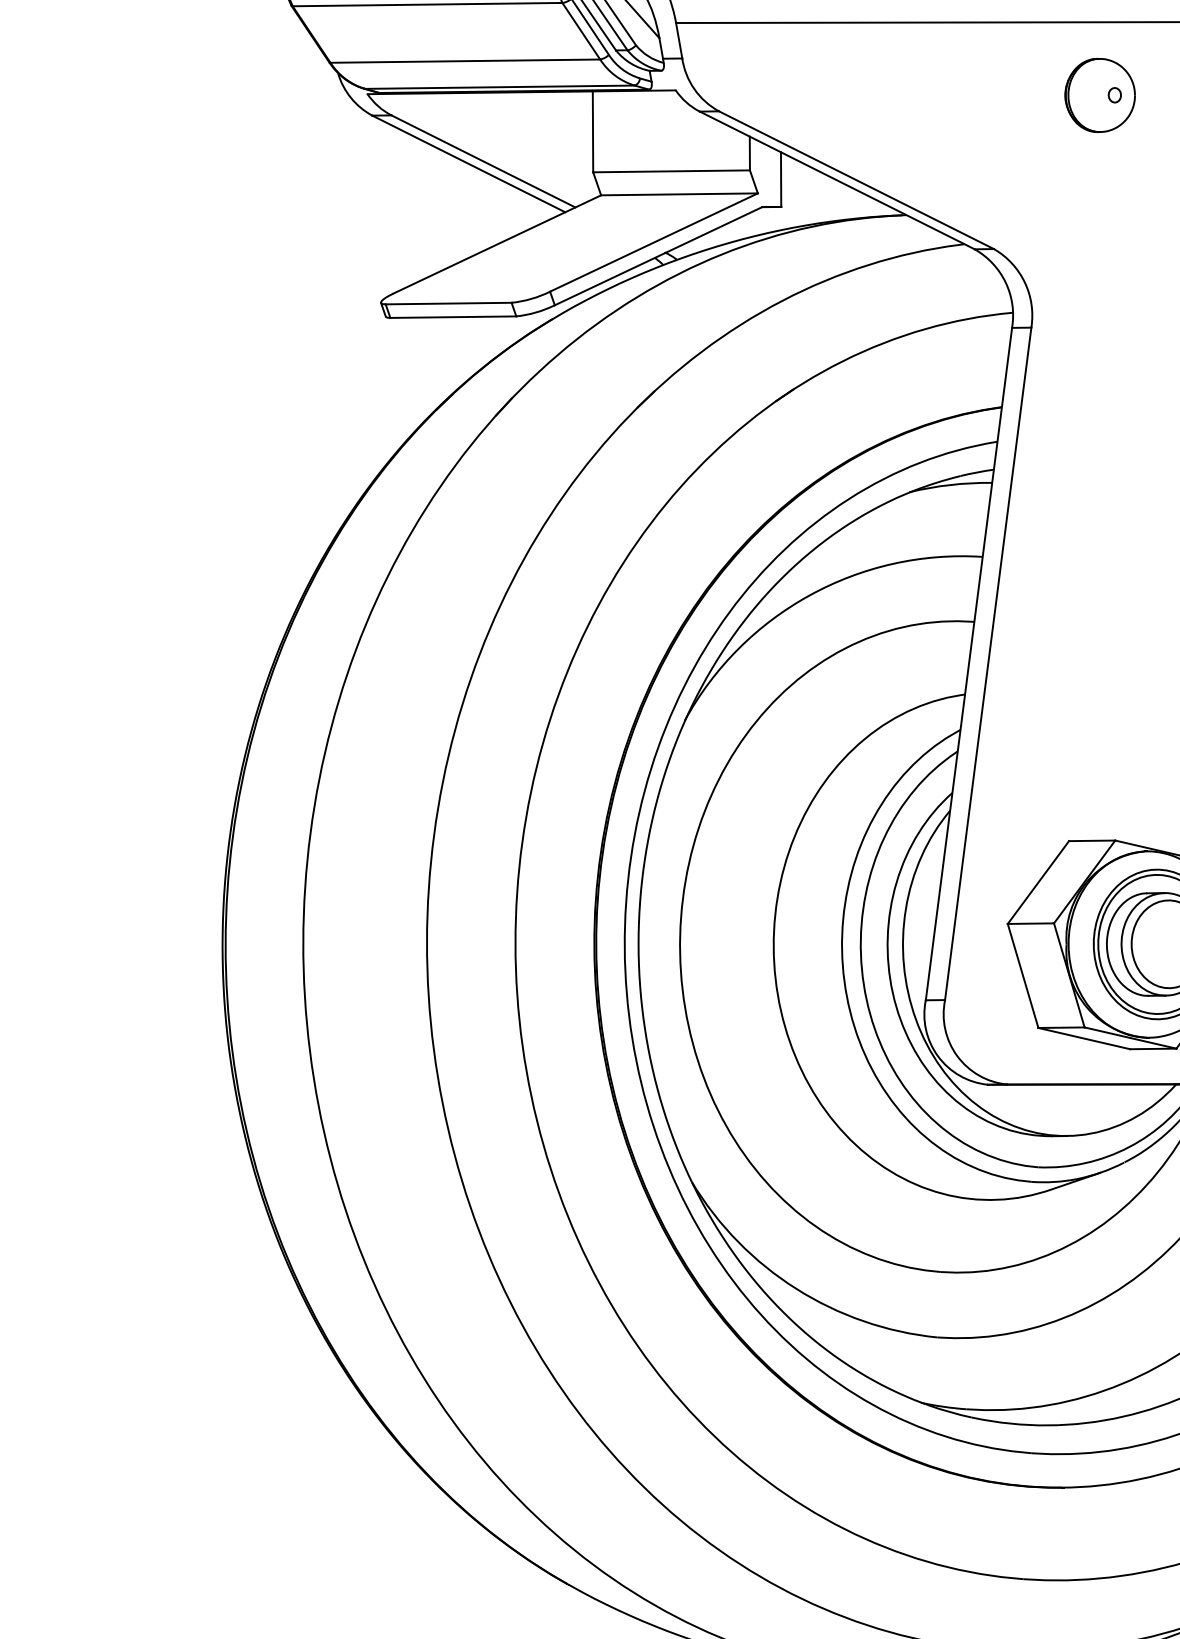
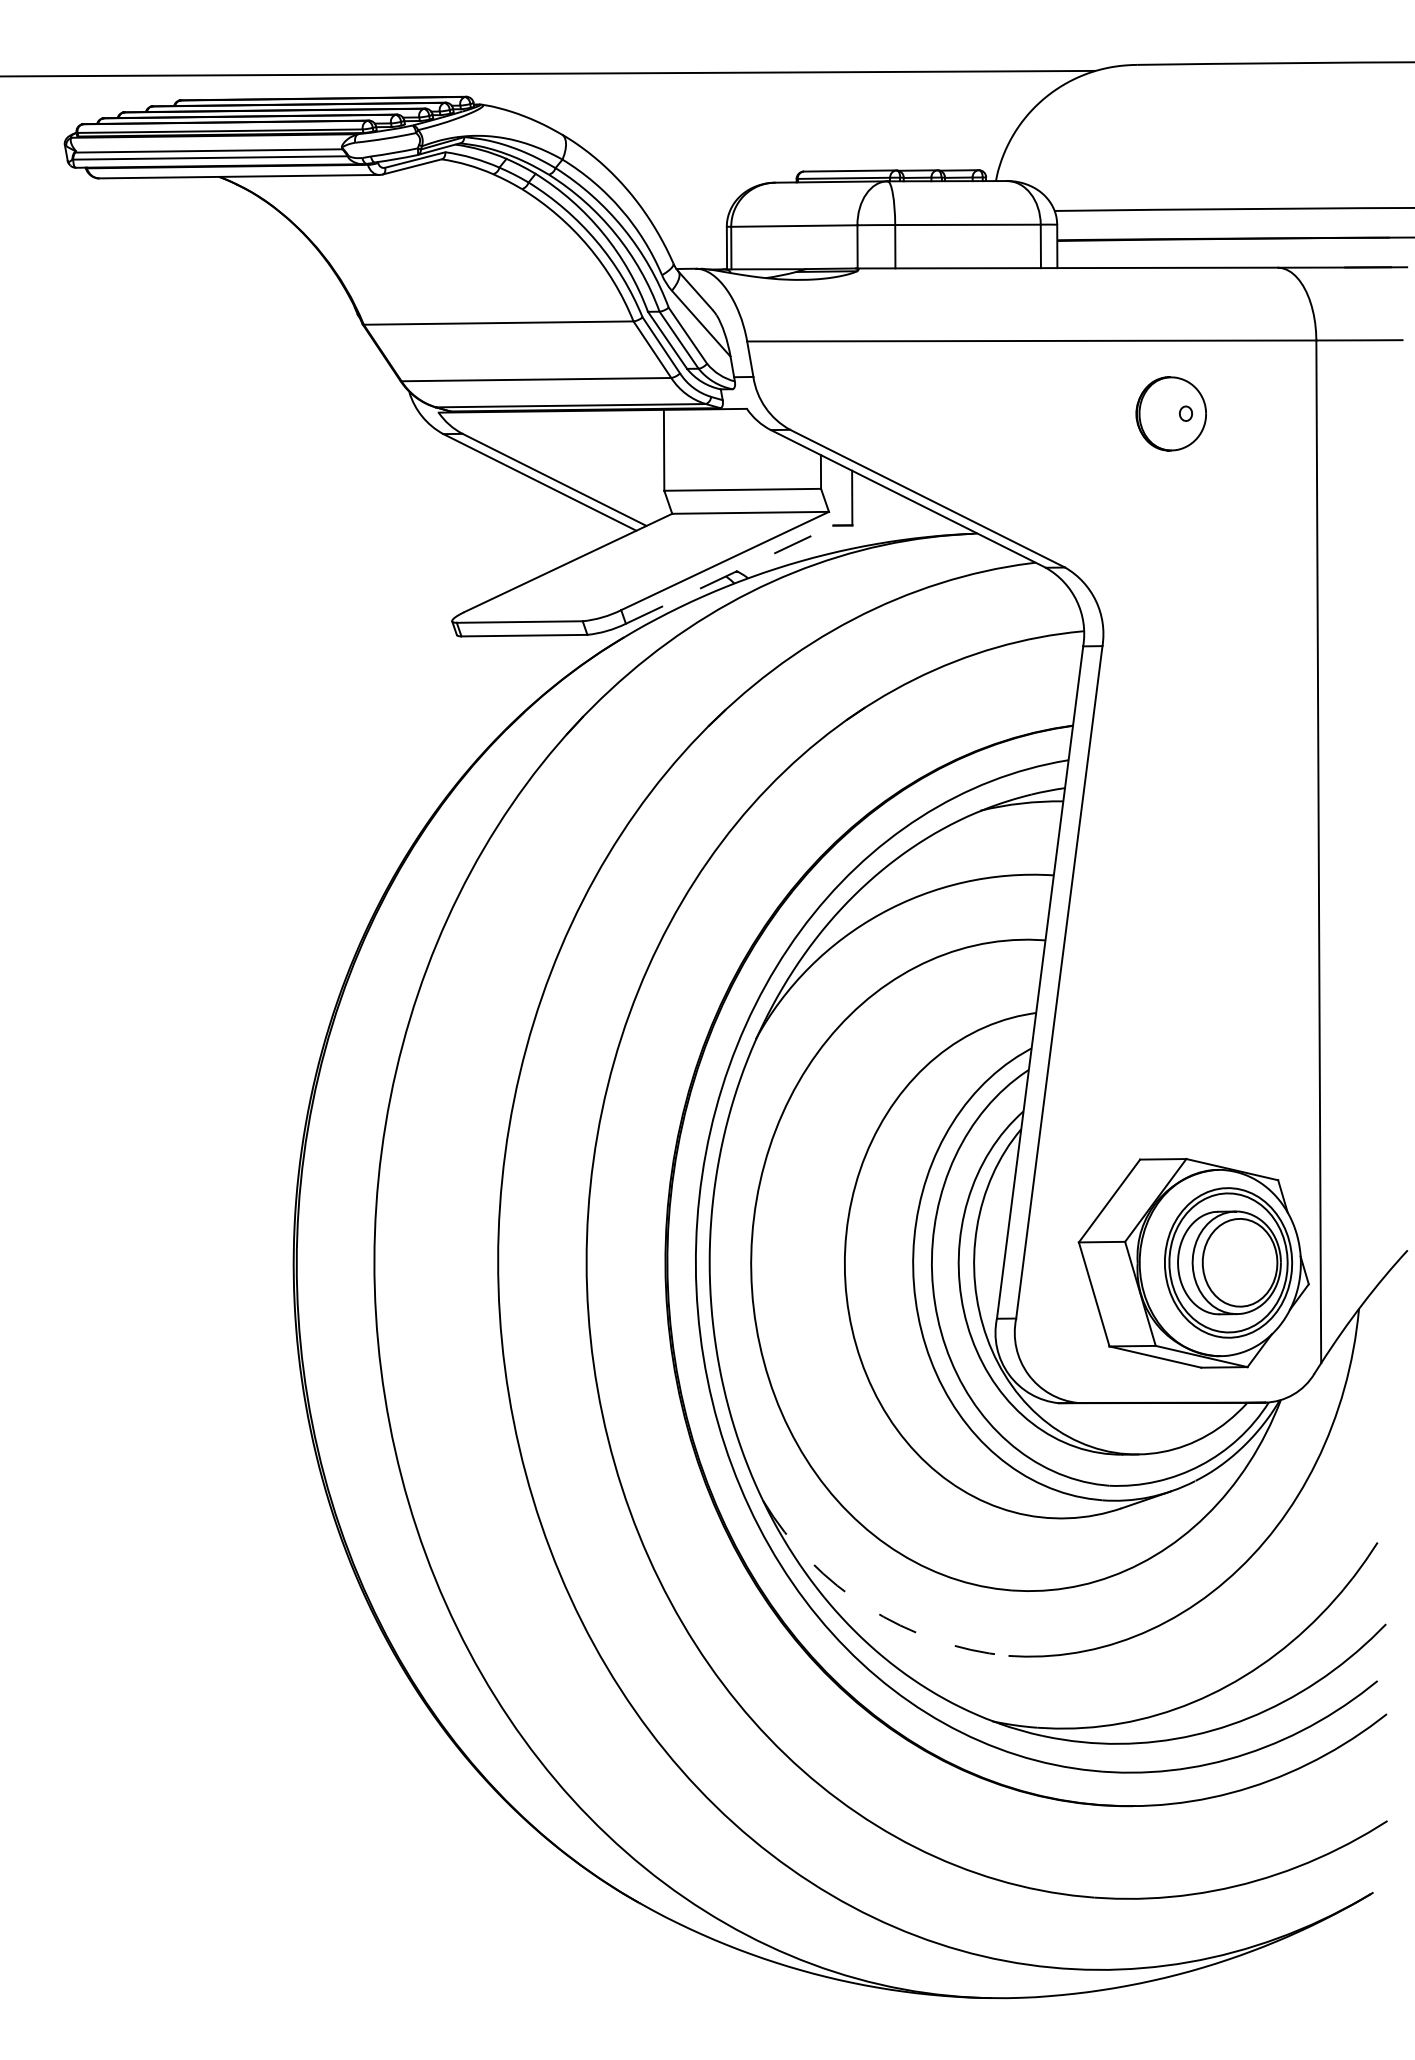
line: (658, 256) -> (729, 574), solid -> dashed
arc: (796, 1289) -> (867, 1607), solid -> dashed

